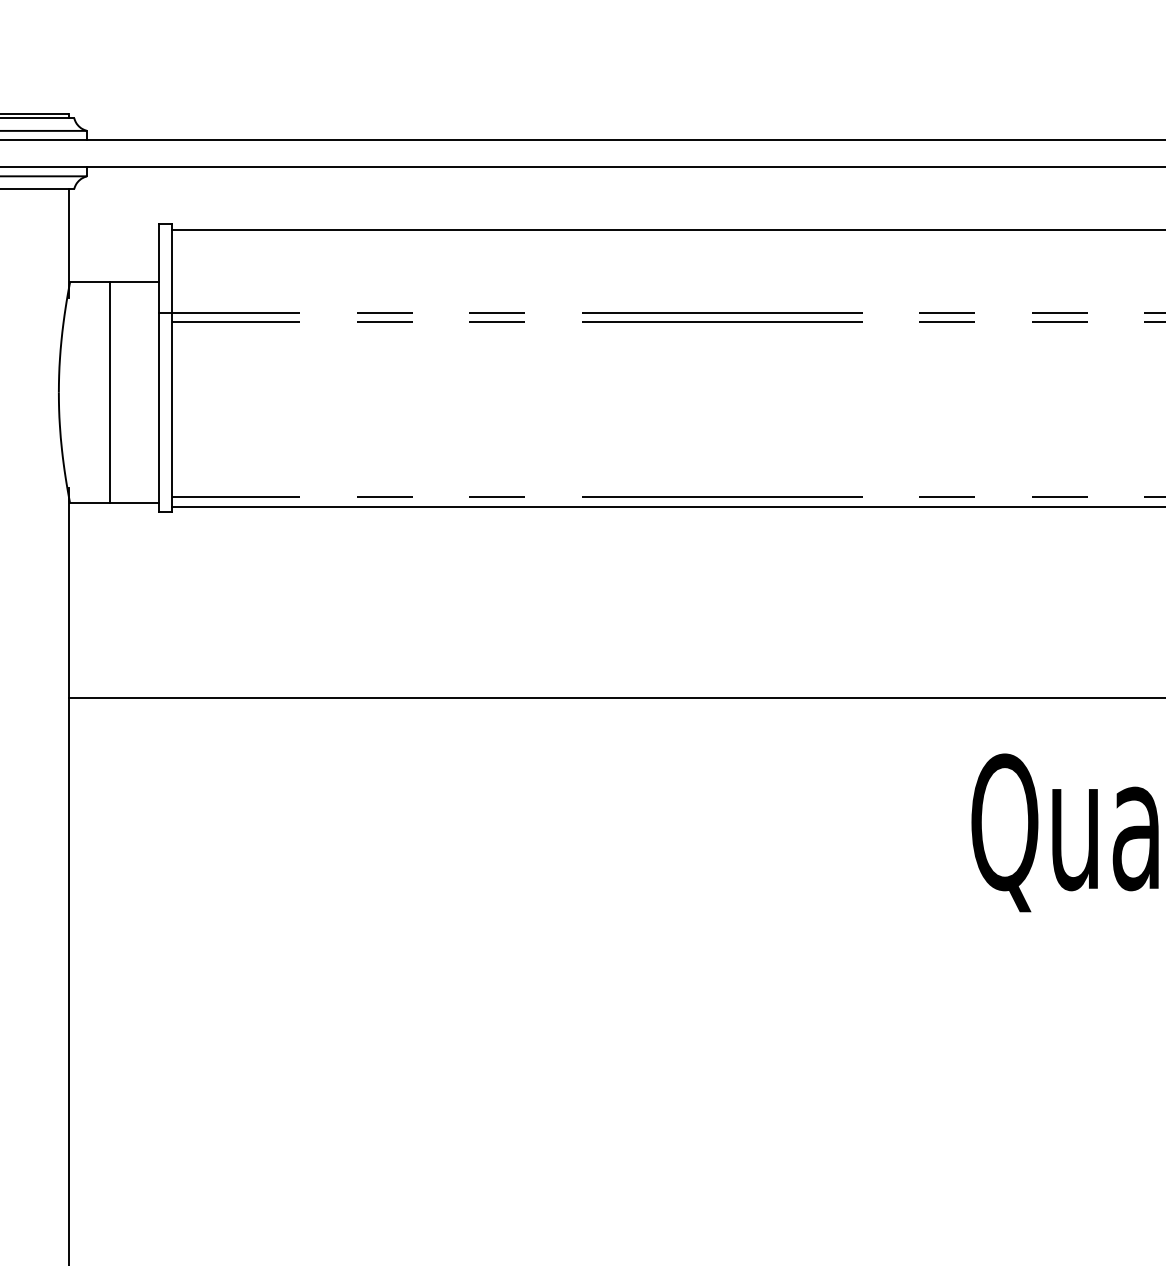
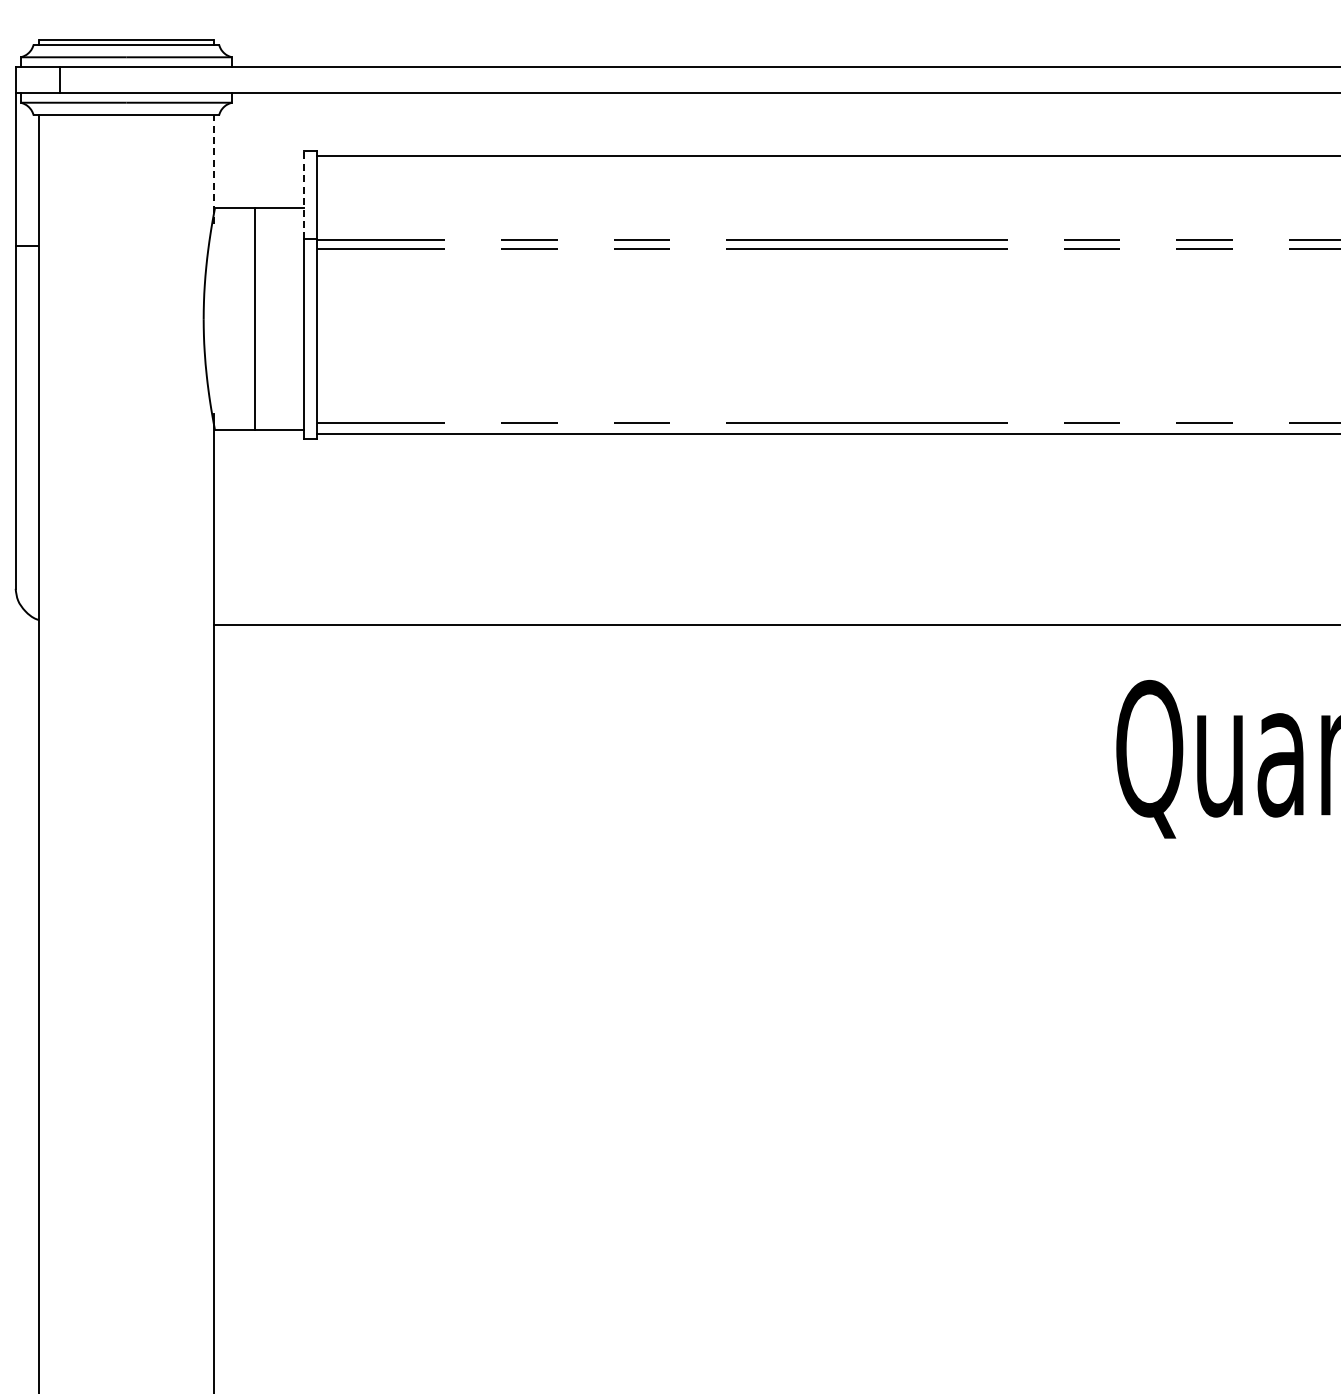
line: (68, 243) -> (213, 169), solid -> dashed
line: (158, 268) -> (303, 194), solid -> dashed

